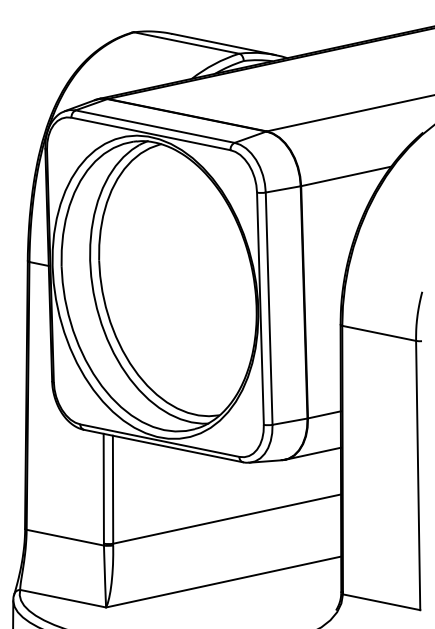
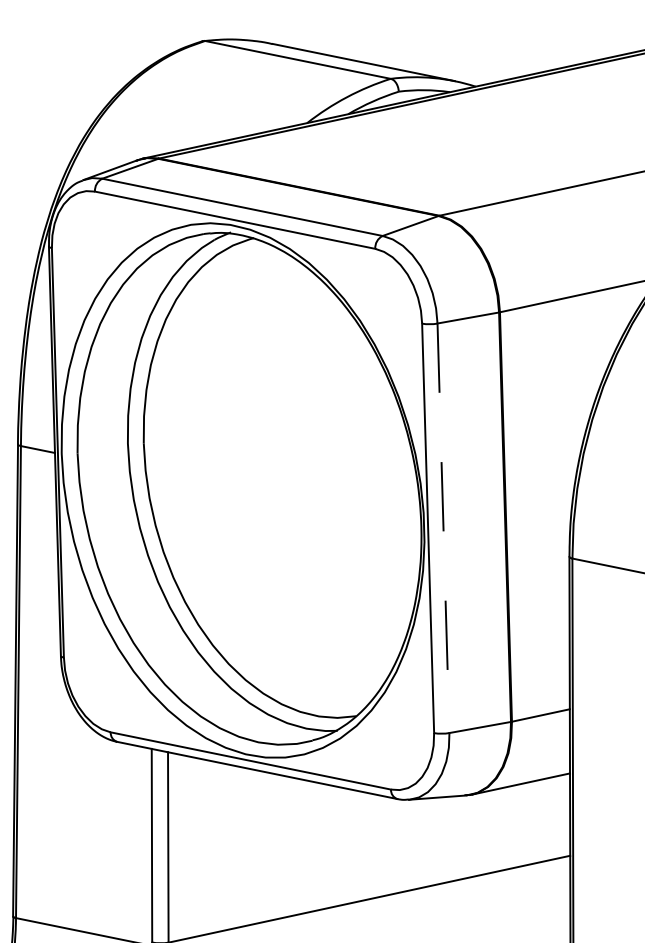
line: (269, 309) -> (444, 529), solid -> dashed

